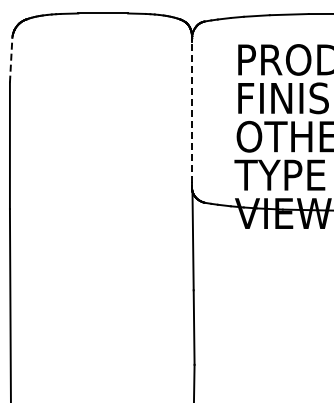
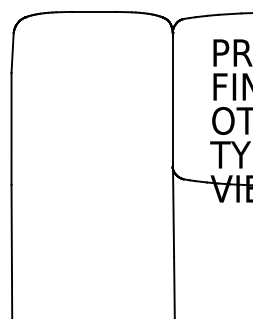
line: (11, 60) -> (12, 53), dashed -> solid
line: (192, 112) -> (173, 99), dashed -> solid

